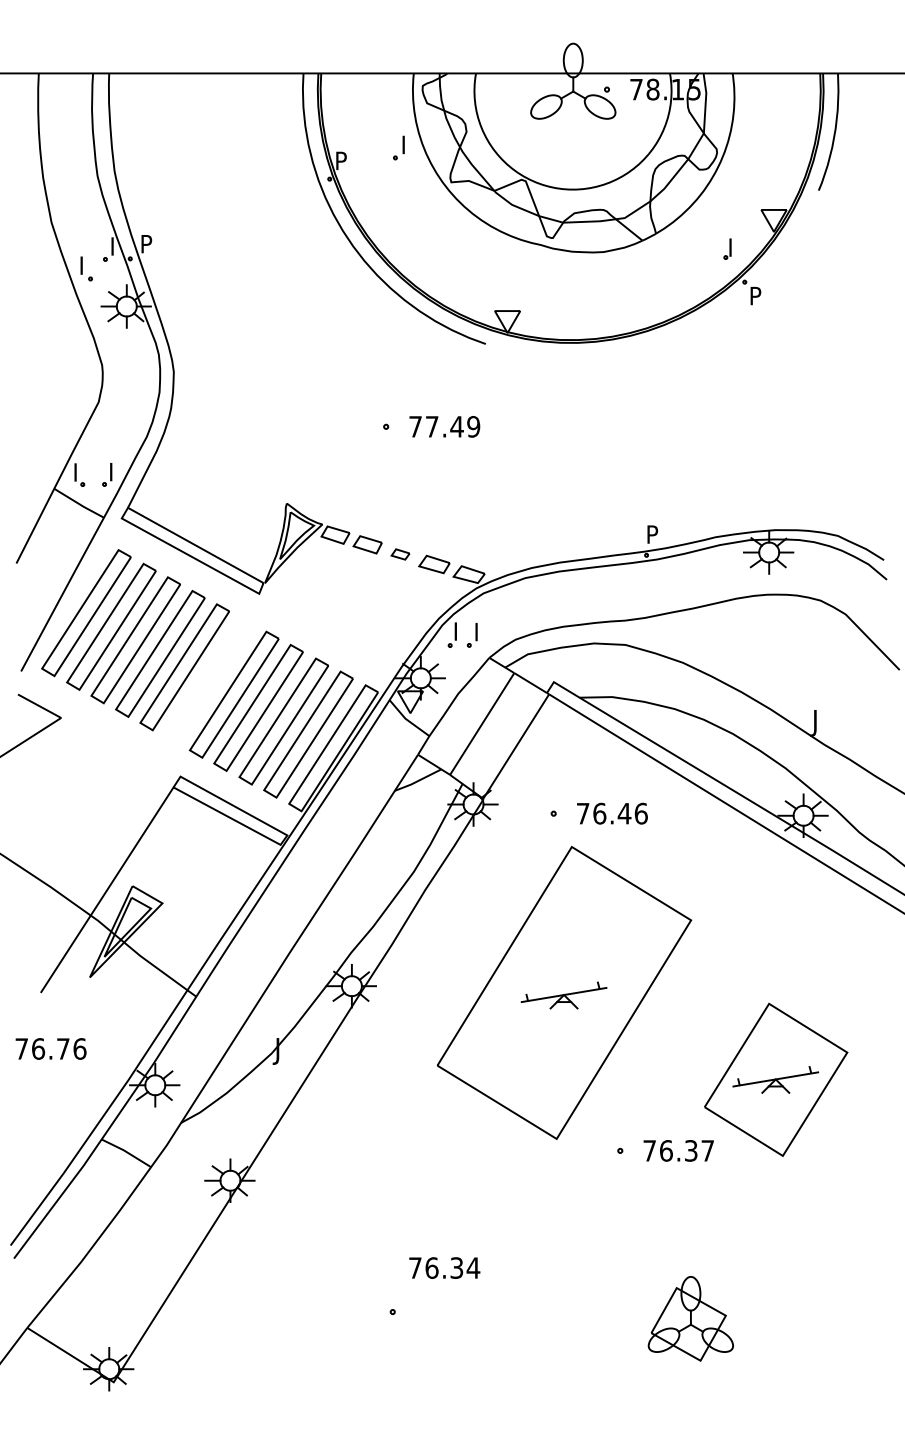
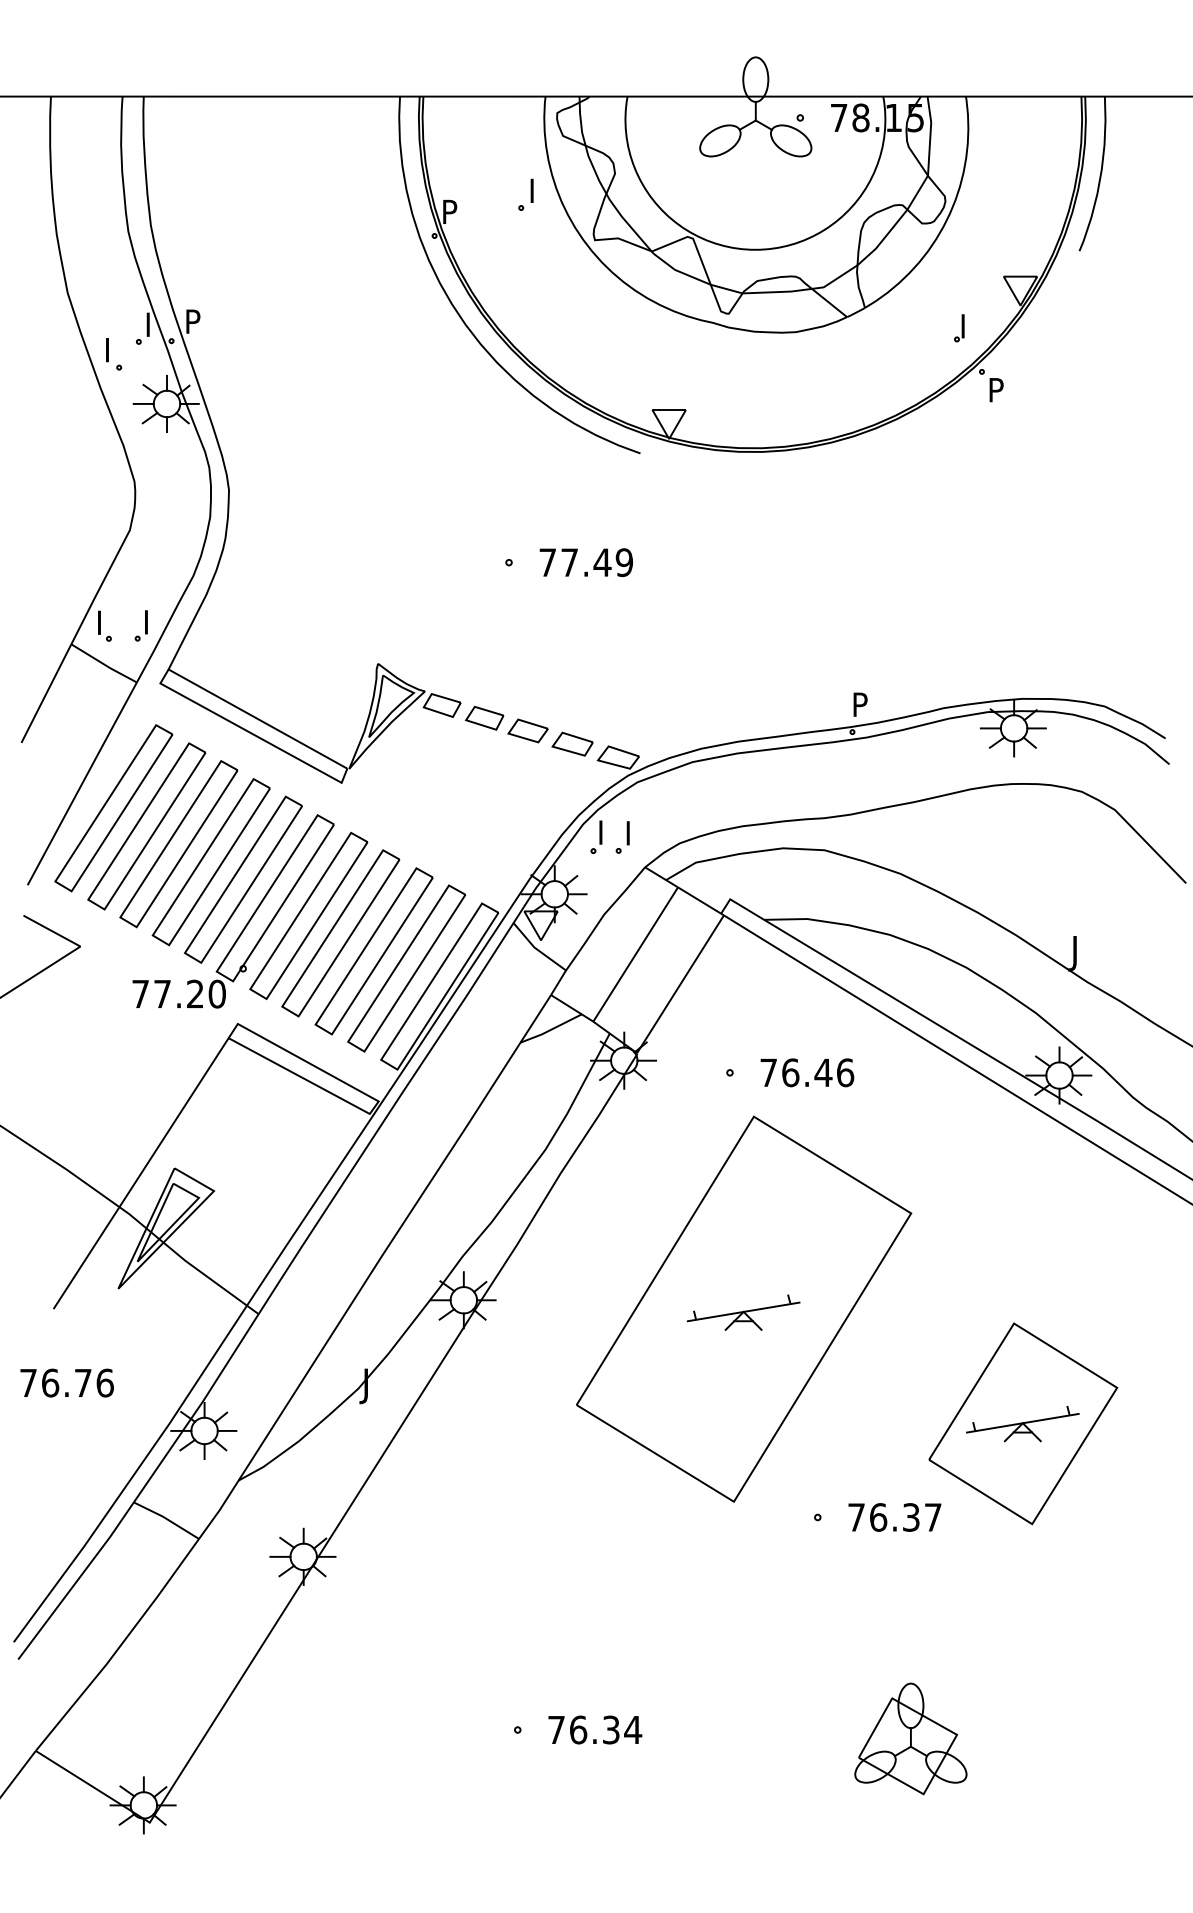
part: (400, 554) -> (527, 730), size x1.67
part: (188, 698) -> (248, 920), added
text: (444, 1267) -> (595, 1729), moved

